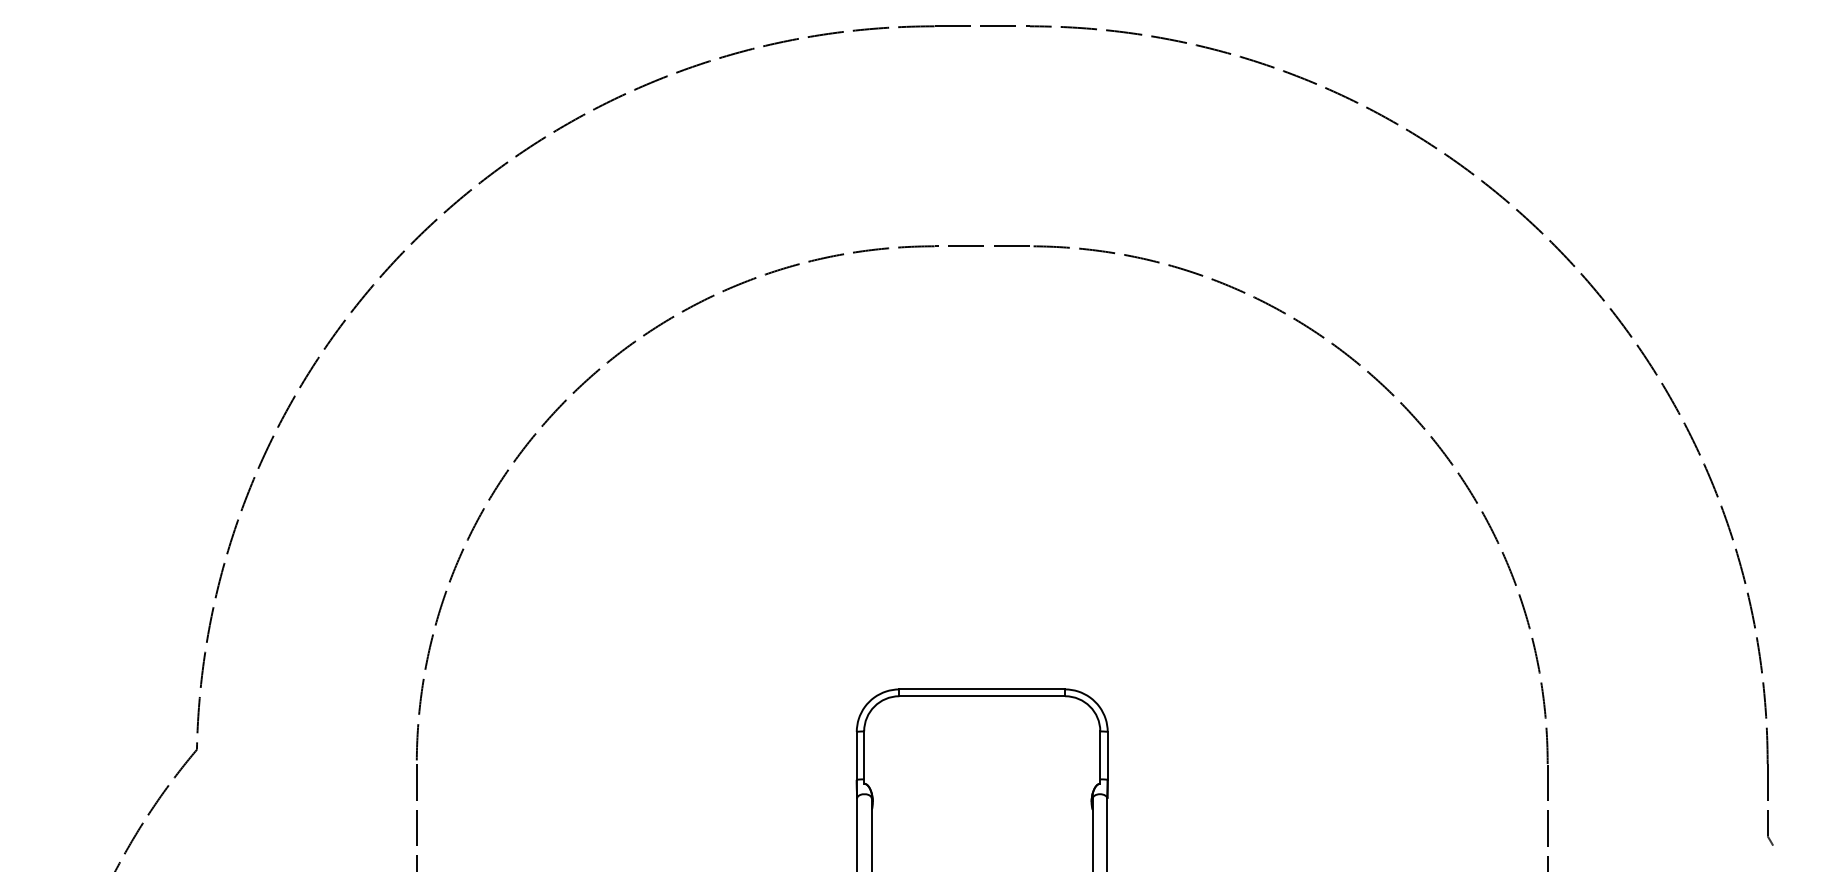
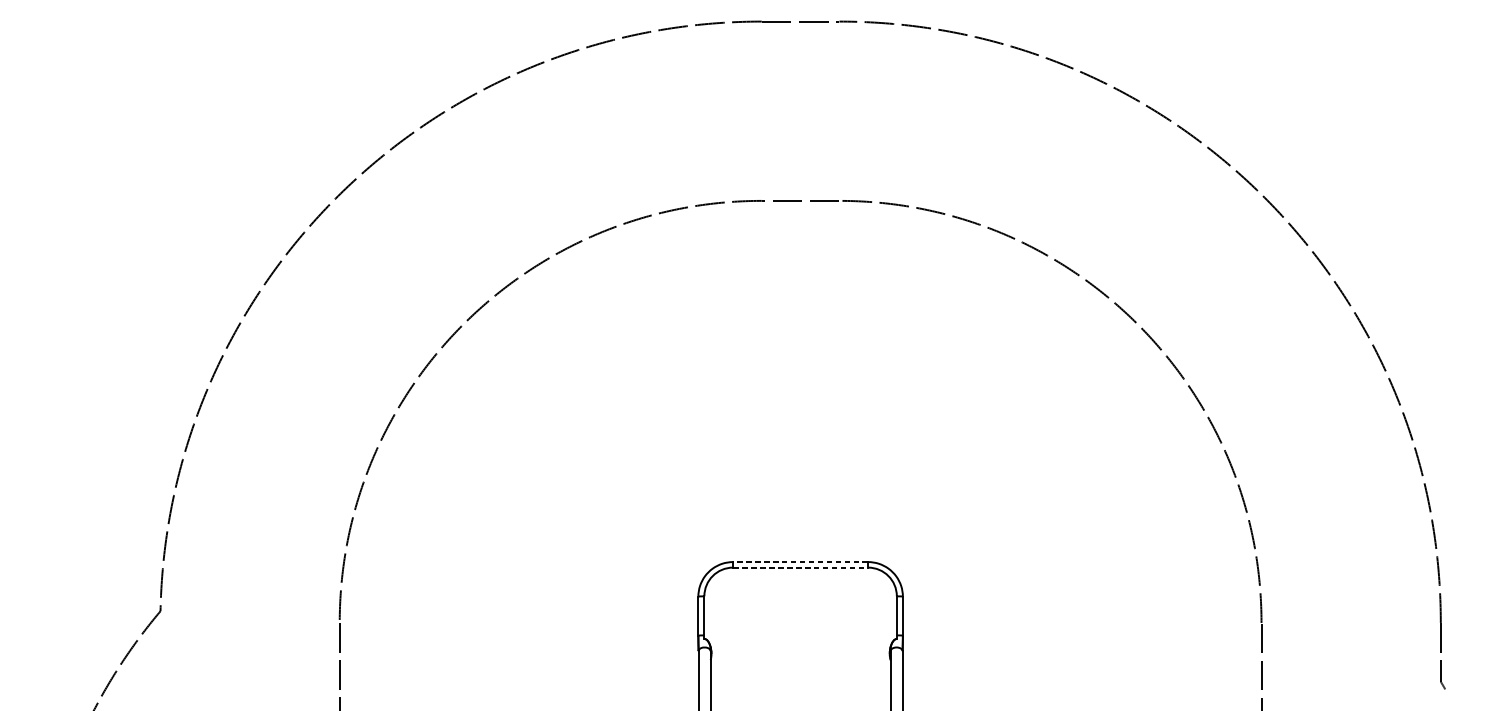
line: (982, 689) -> (800, 562), solid -> dashed
line: (982, 696) -> (800, 567), solid -> dashed

